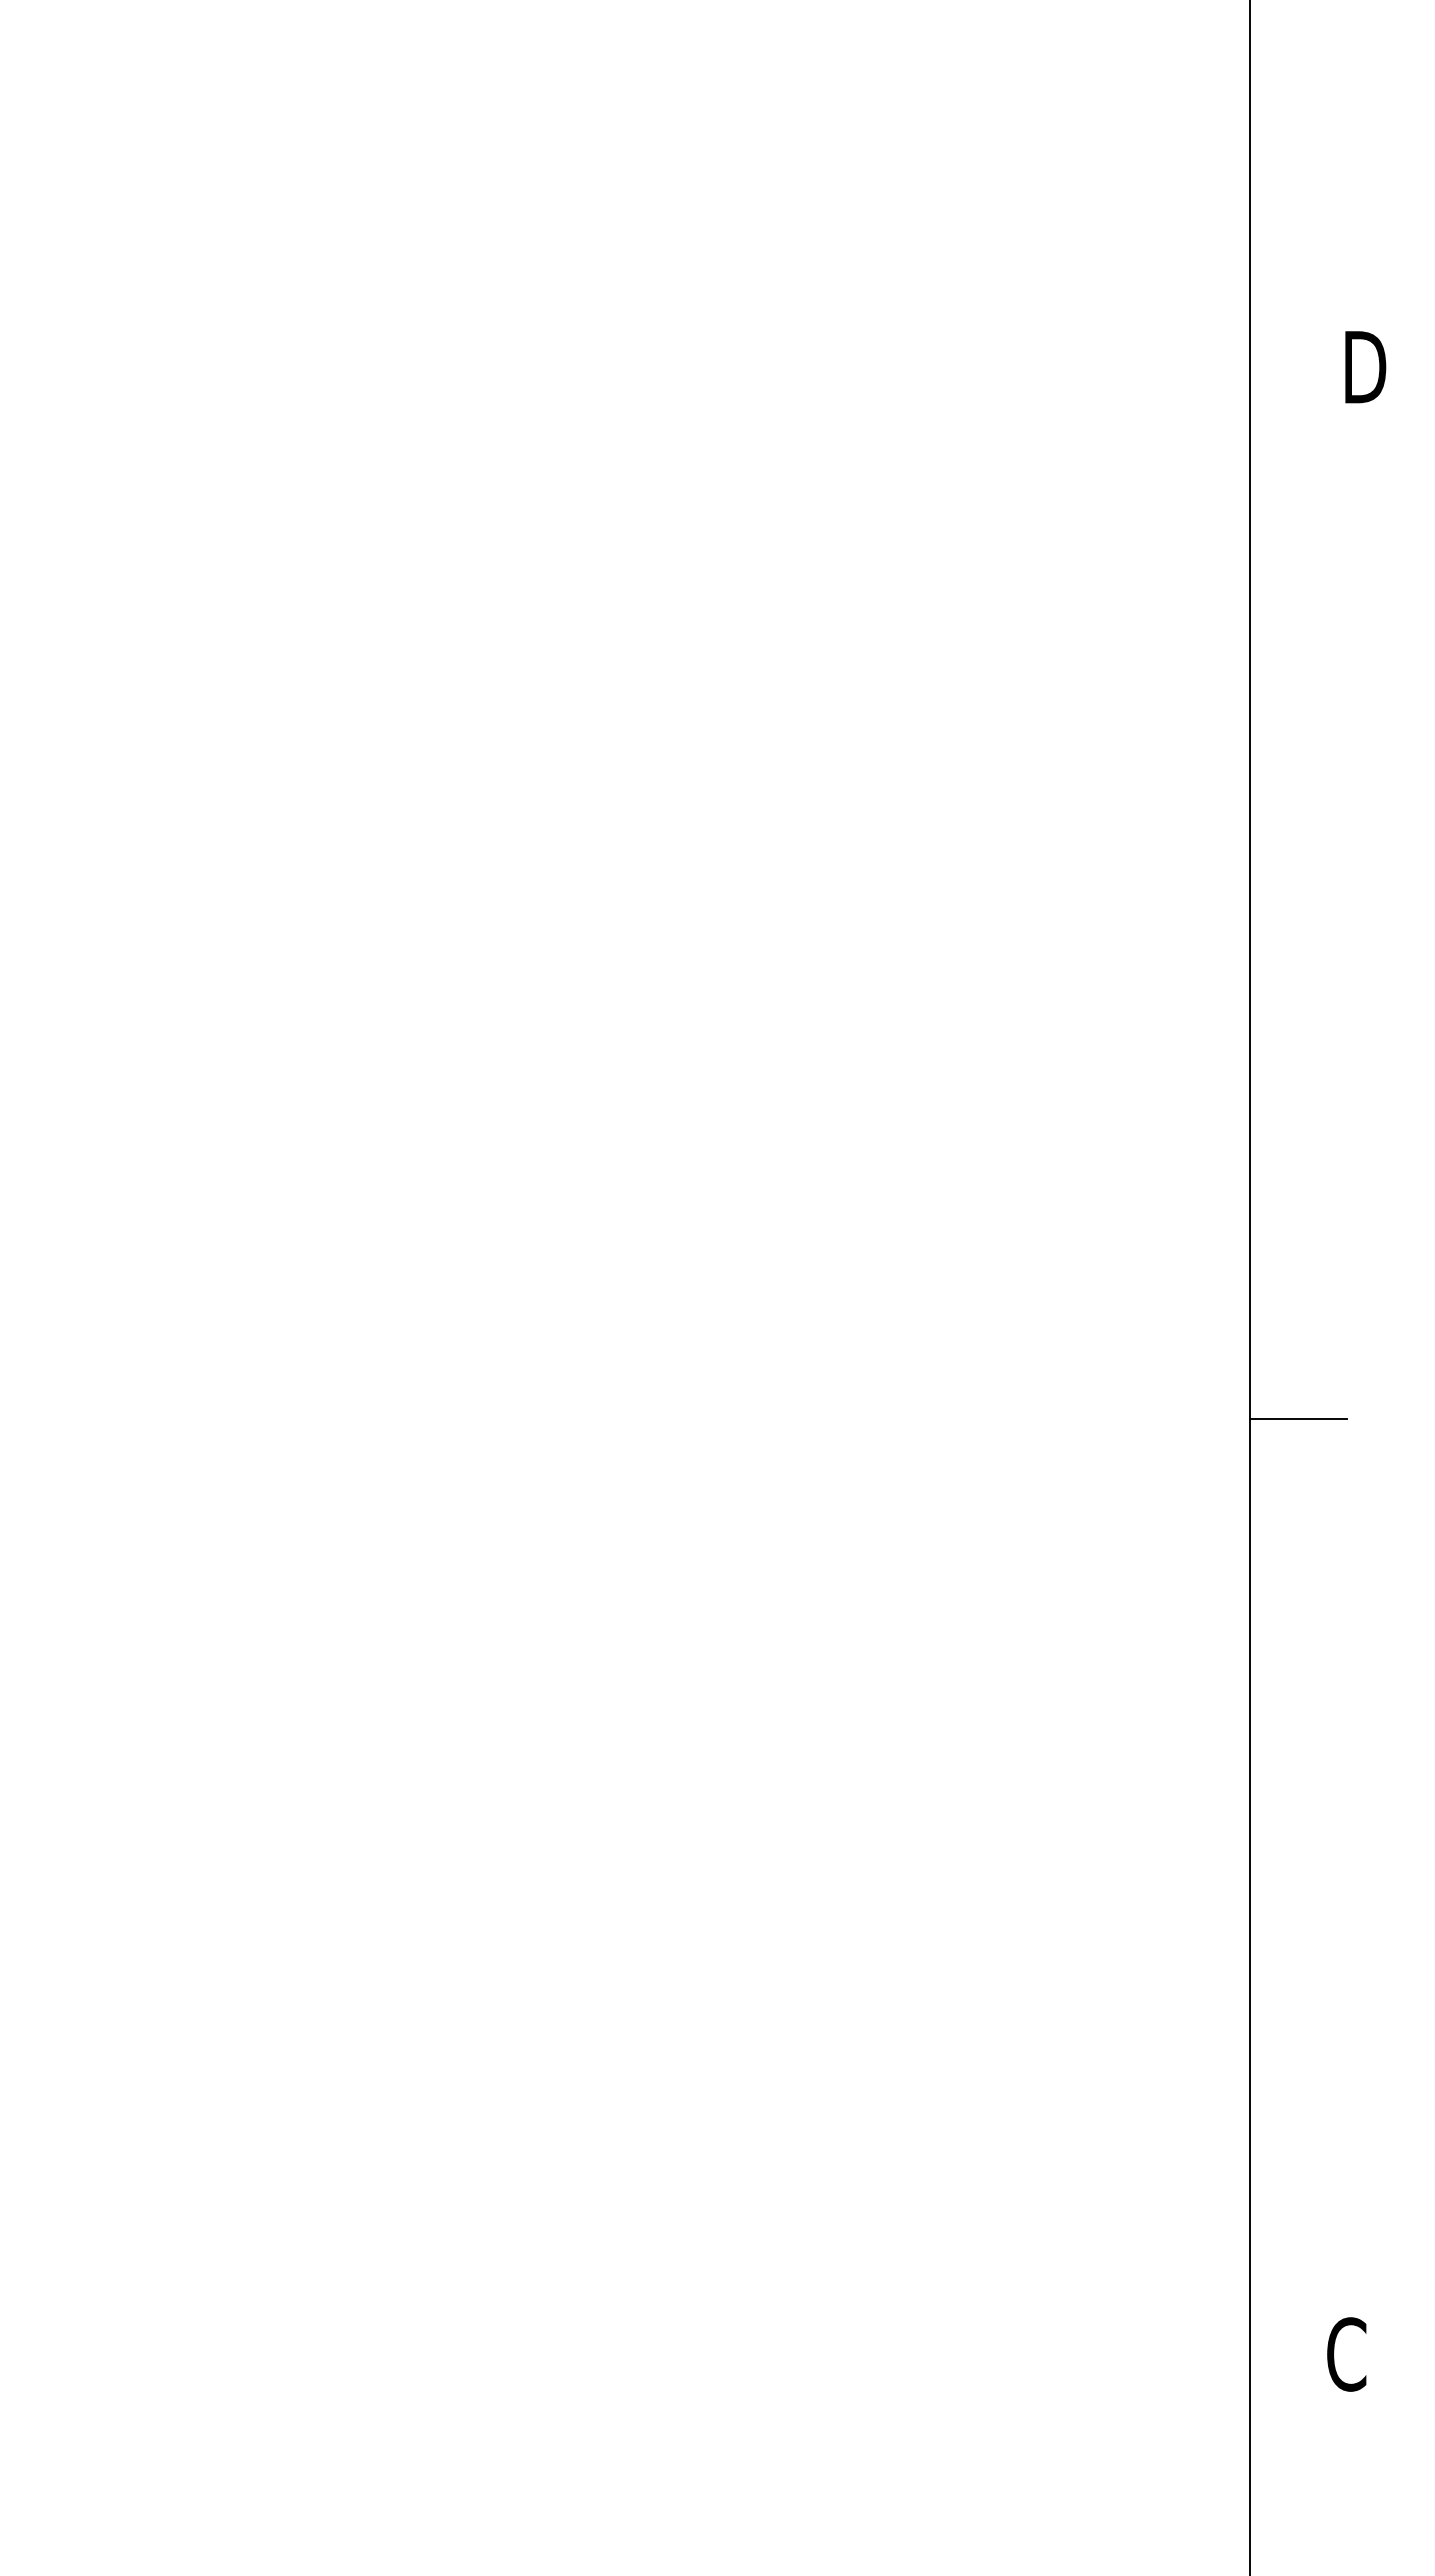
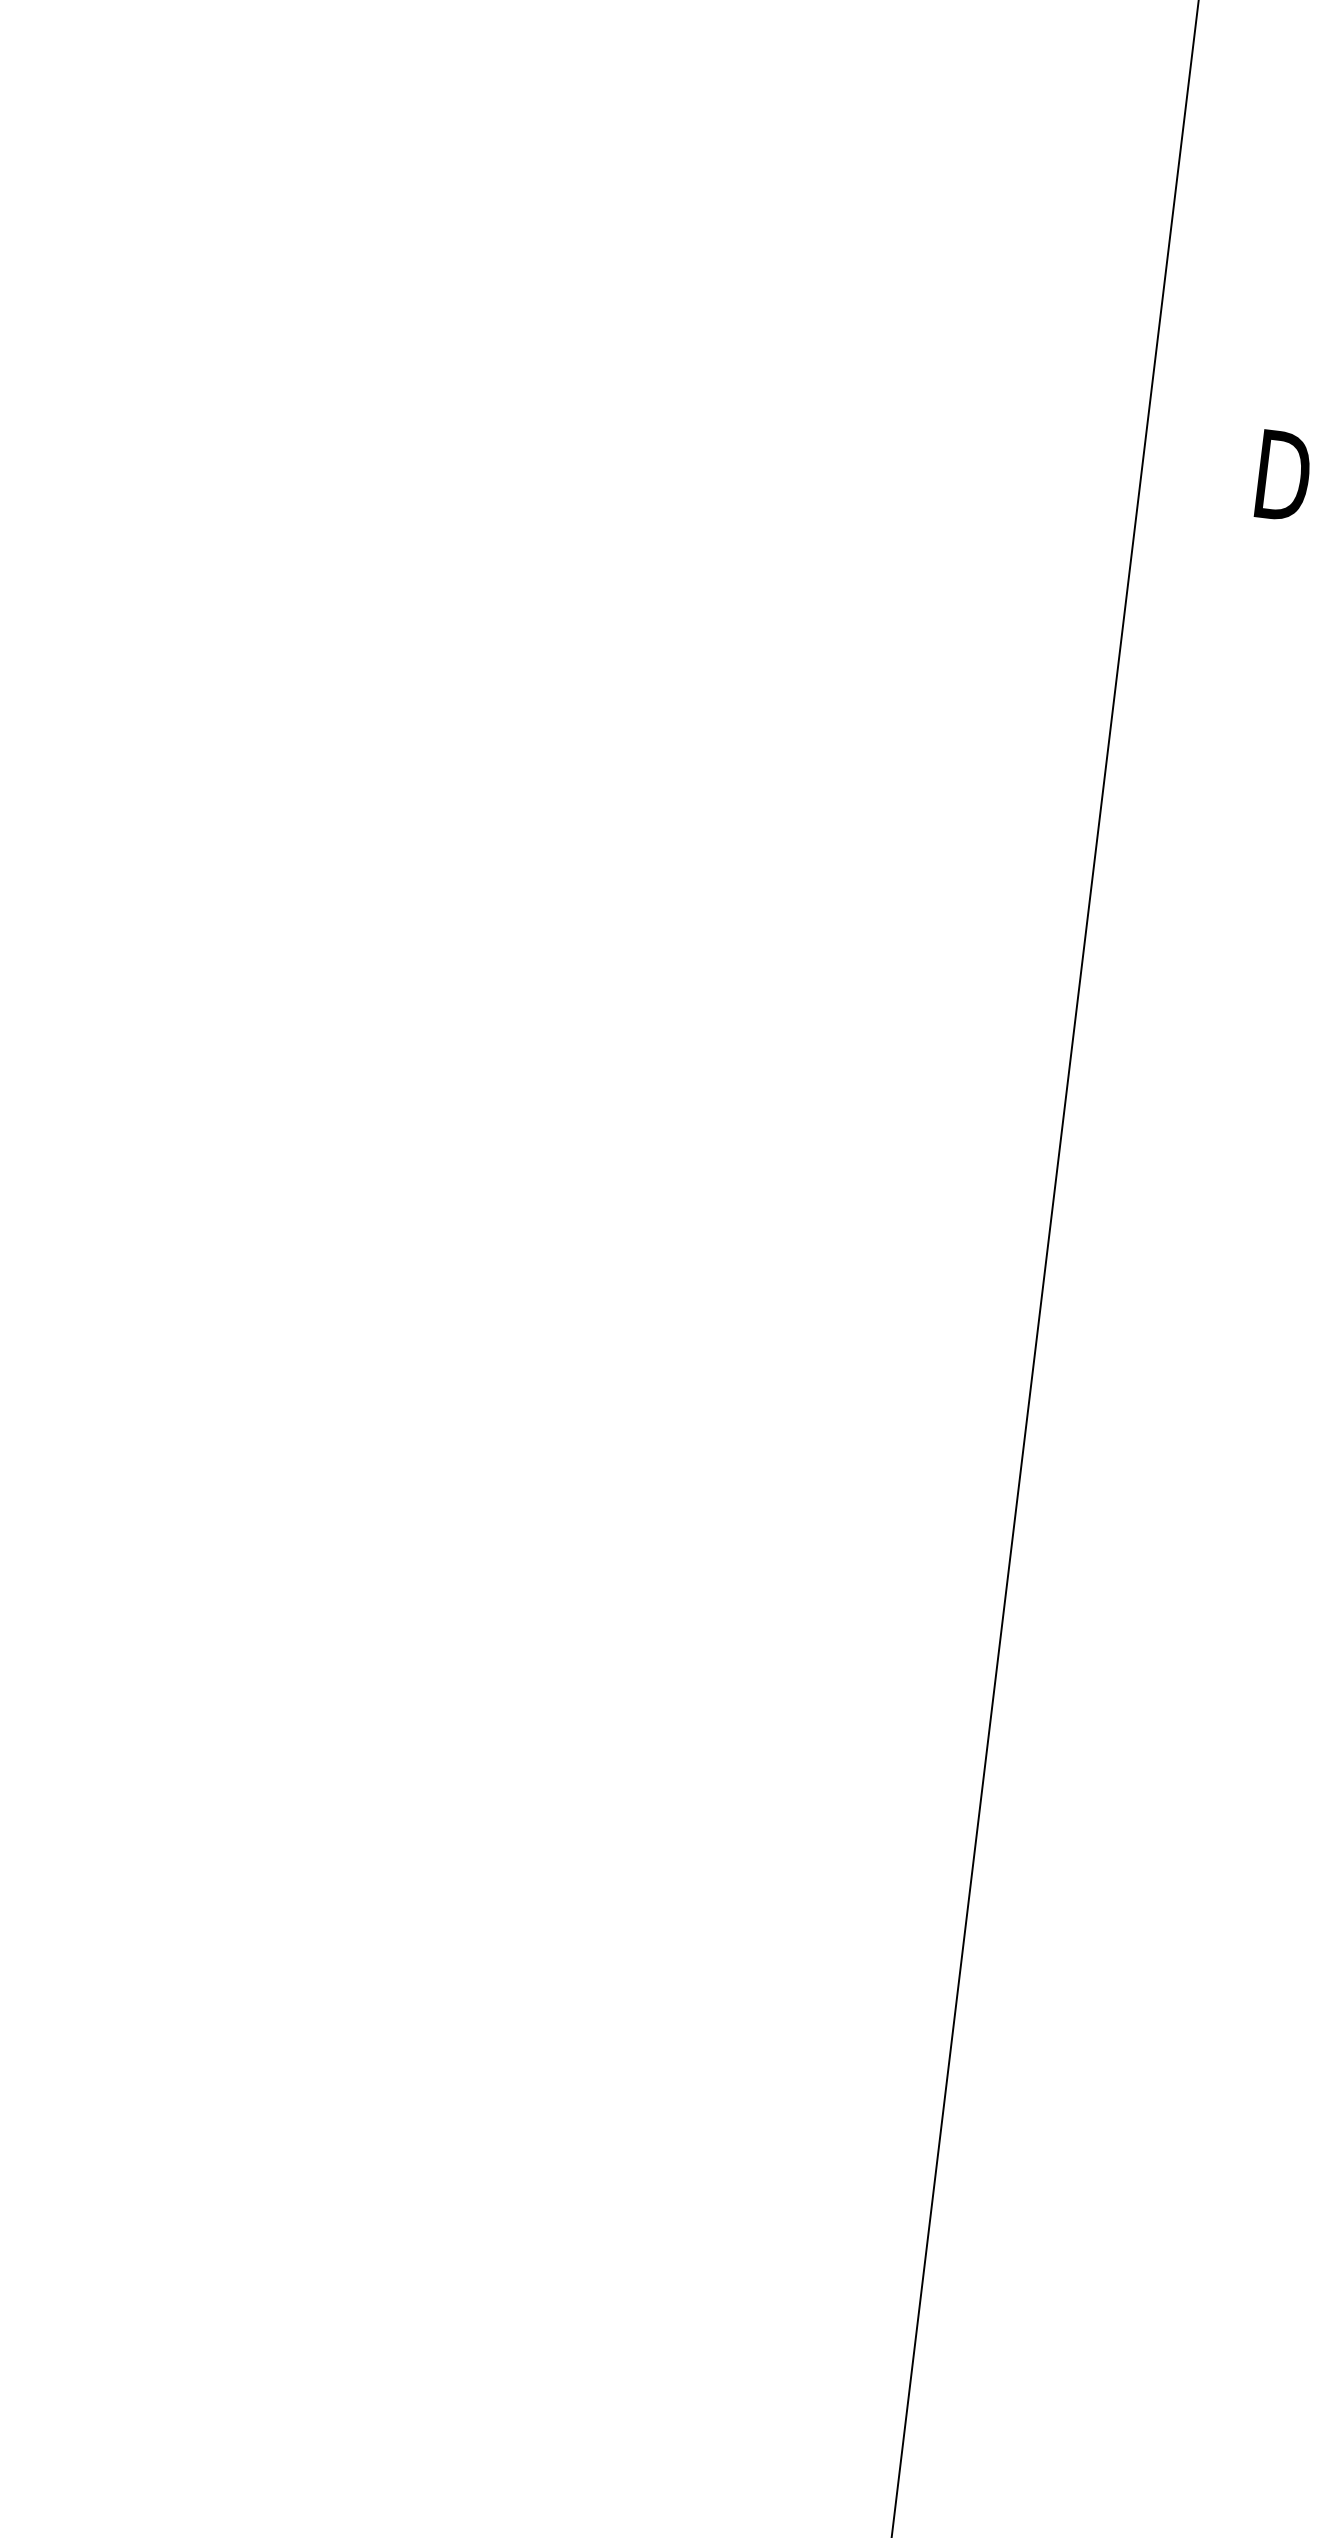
line: (1298, 1419) -> (1046, 1749), removed

